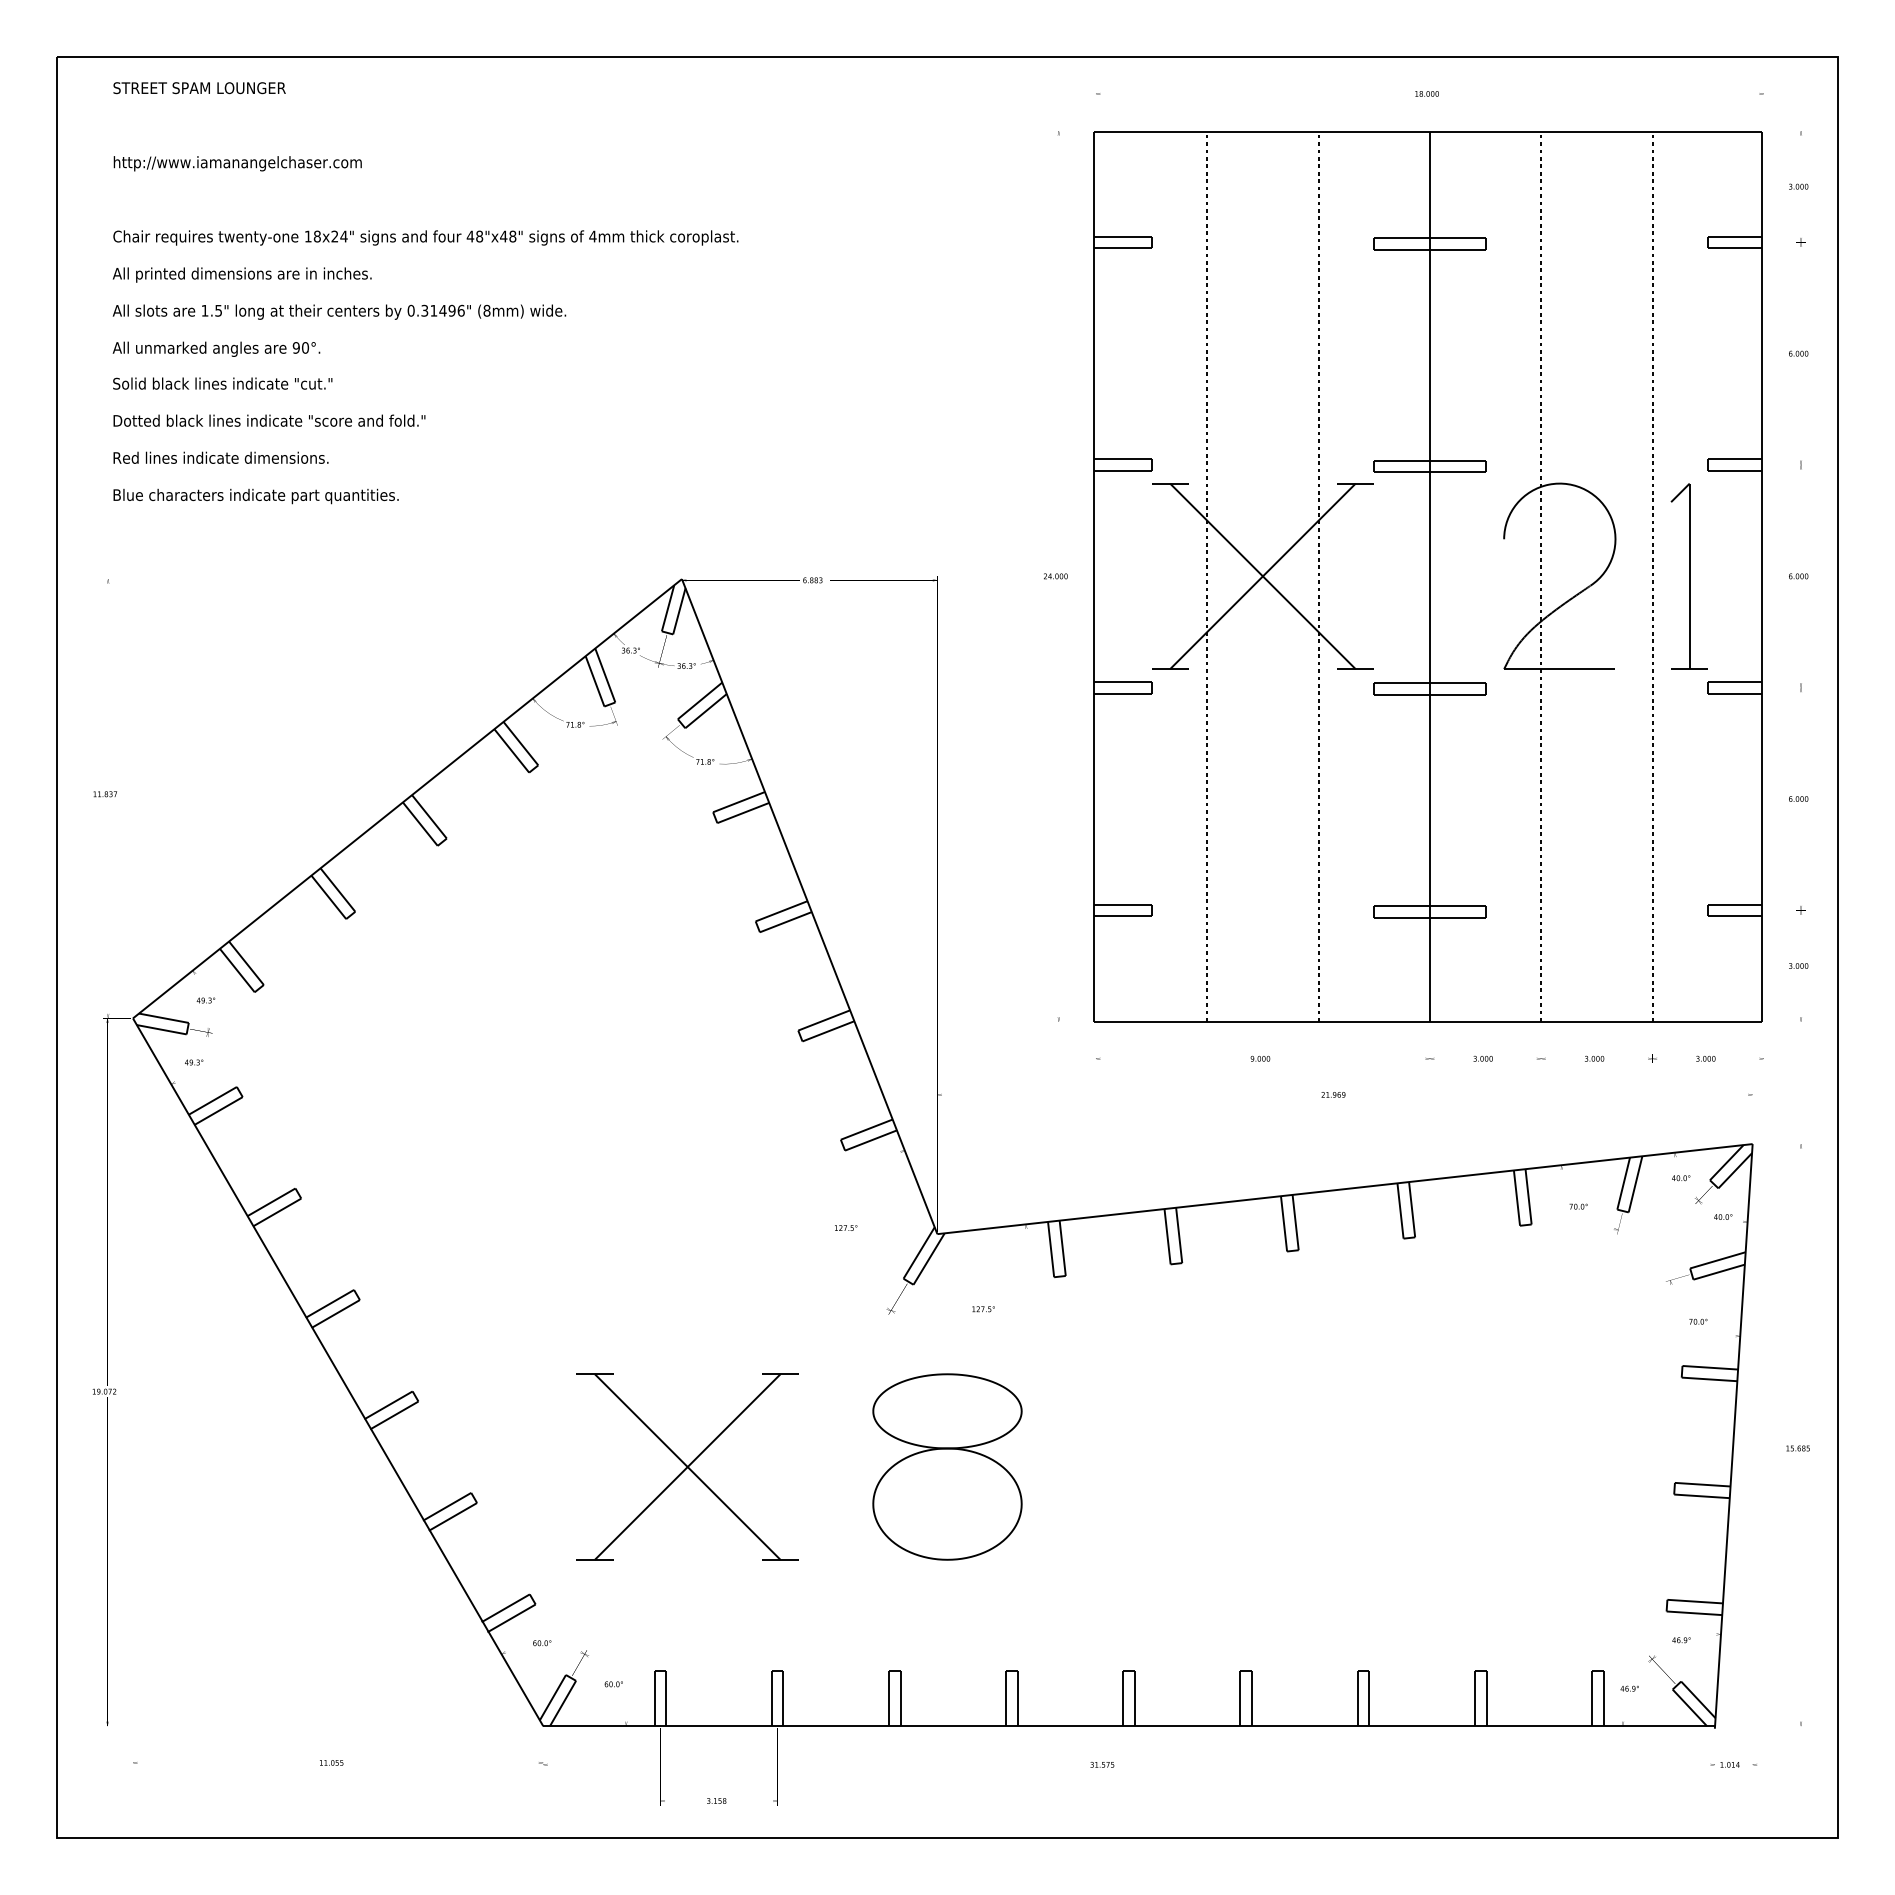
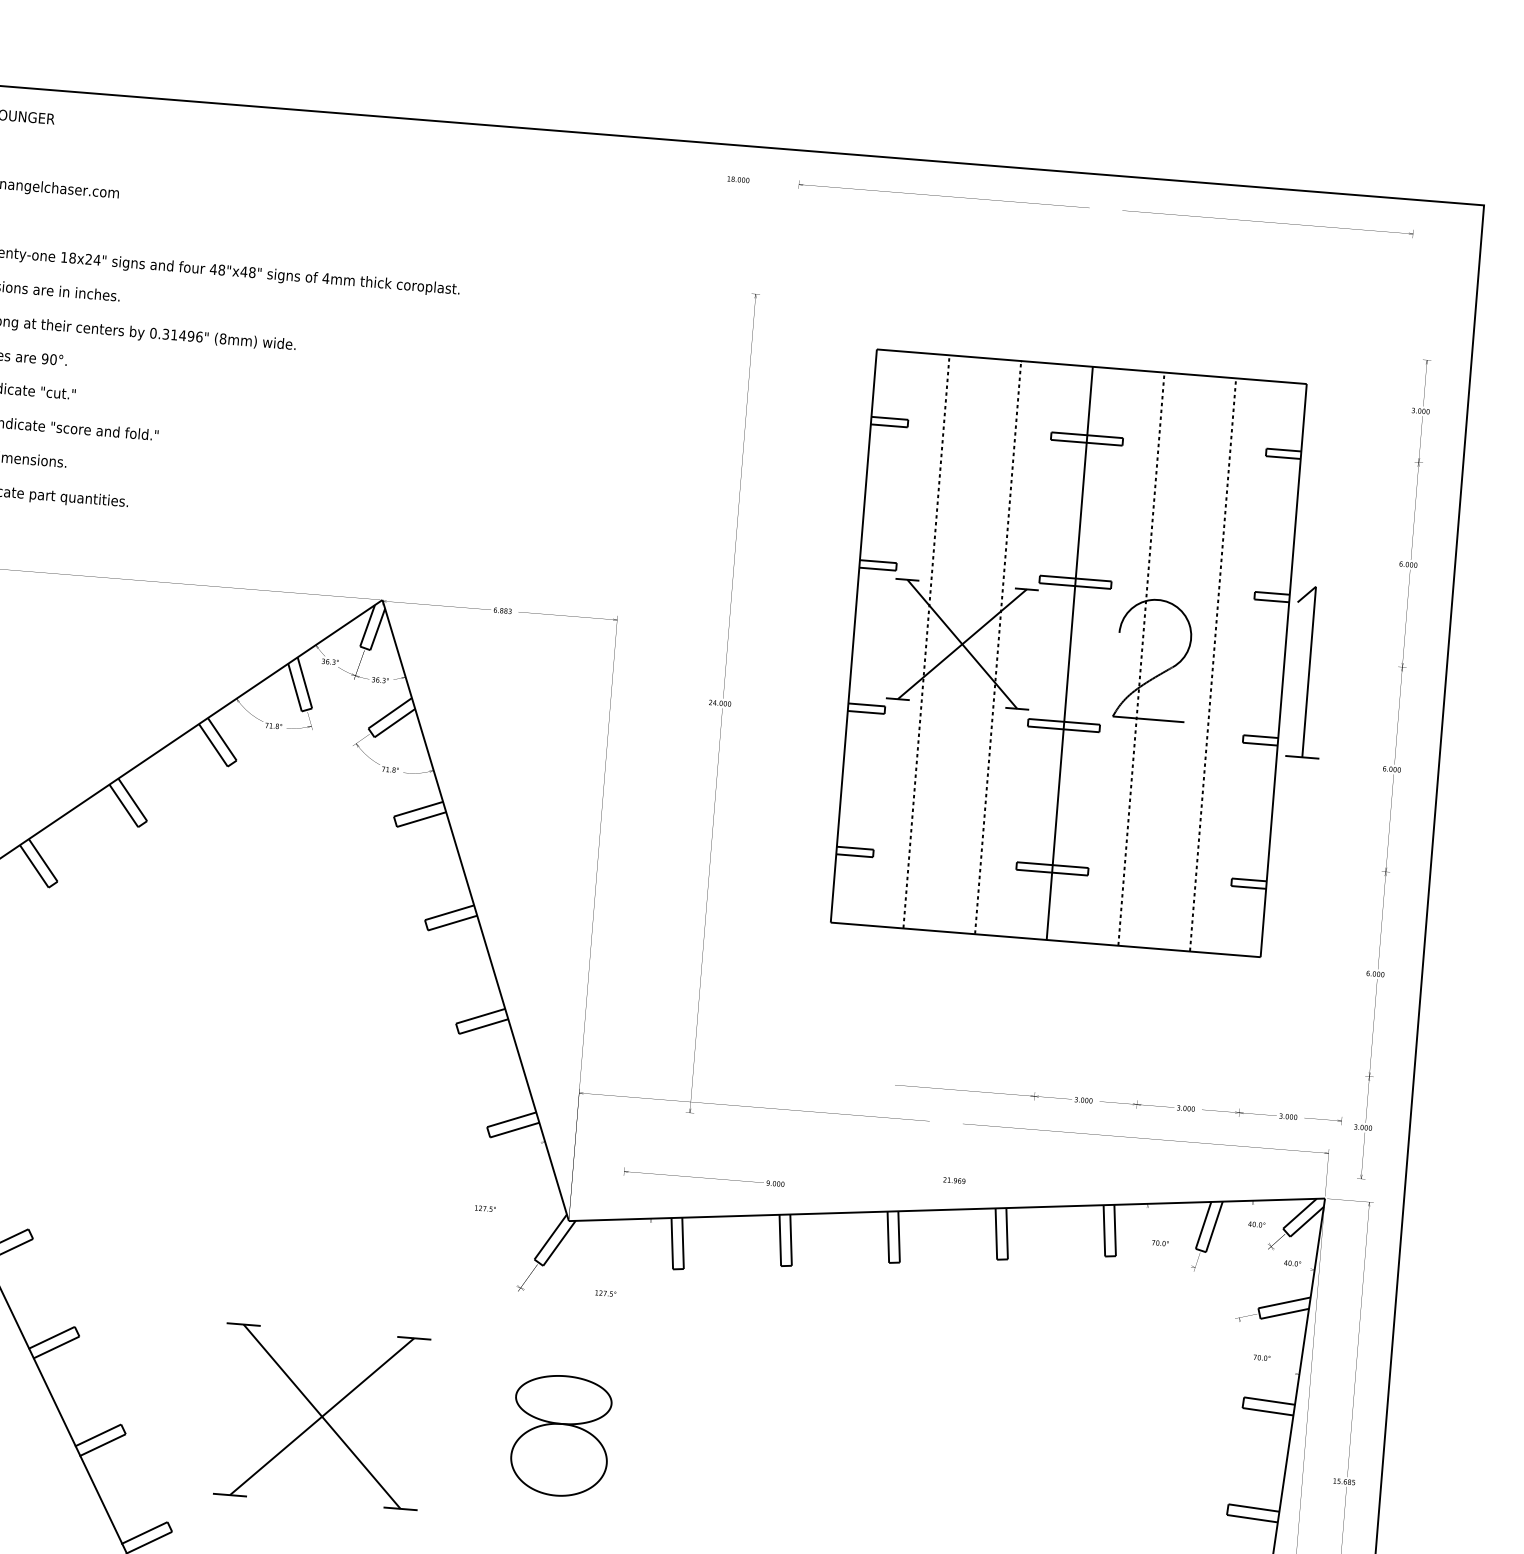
text: (1426, 93) -> (737, 179), moved
text: (1055, 576) -> (719, 703), moved
part: (1427, 576) -> (1068, 652), size x0.7
text: (1798, 576) -> (1391, 769), moved
text: (1183, 1058) -> (704, 1177), moved
text: (1333, 1094) -> (954, 1180), moved
part: (947, 1466) -> (561, 1435), size x0.7

